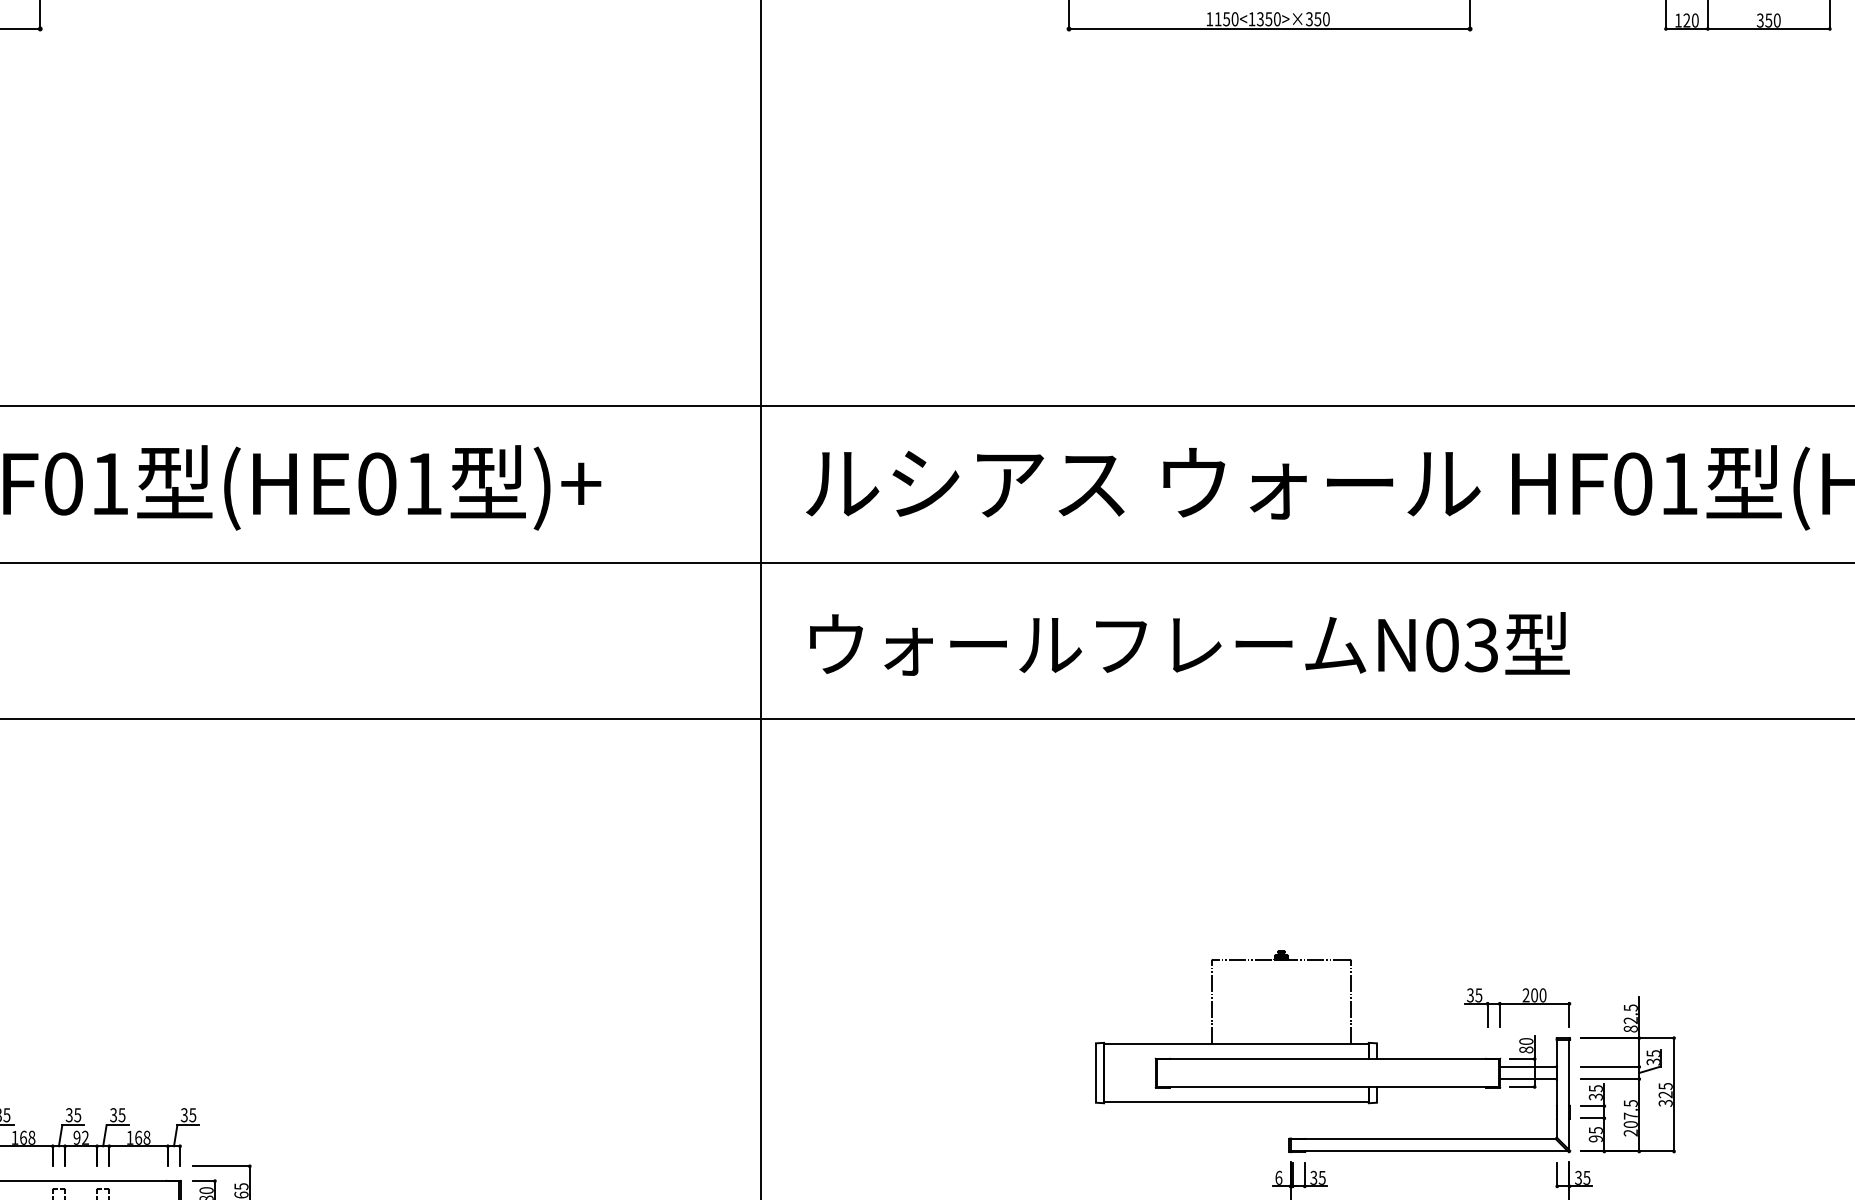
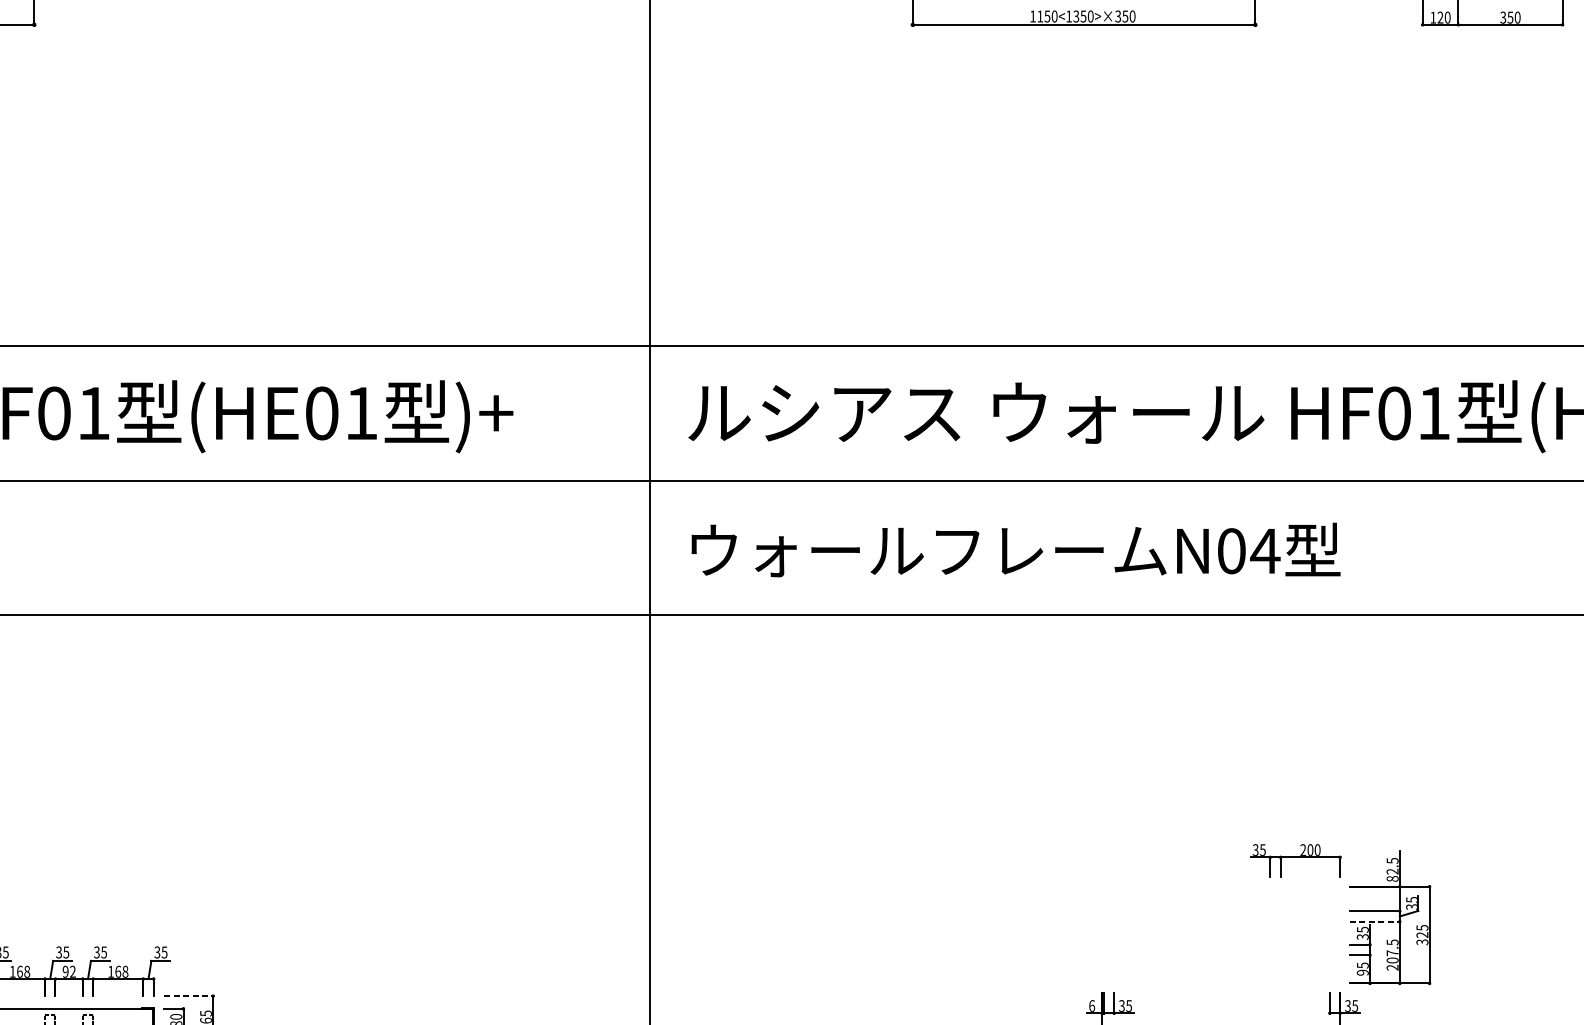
text: (1481, 645) -> (1265, 551), N03 -> N04
part: (1333, 1051) -> (1138, 898), removed
line: (1610, 1079) -> (1375, 921), solid -> dashed
line: (221, 1166) -> (189, 996), solid -> dashed

